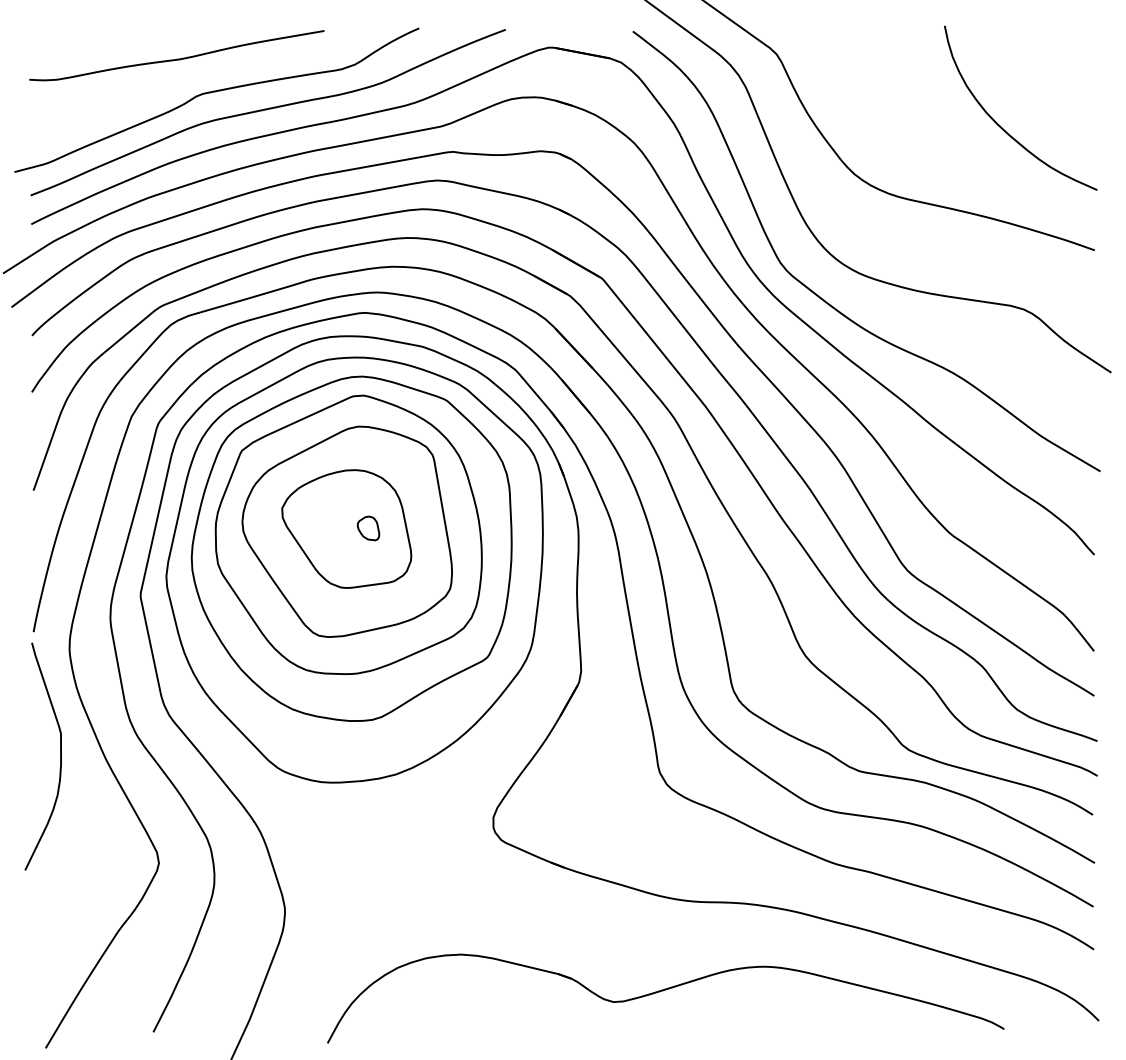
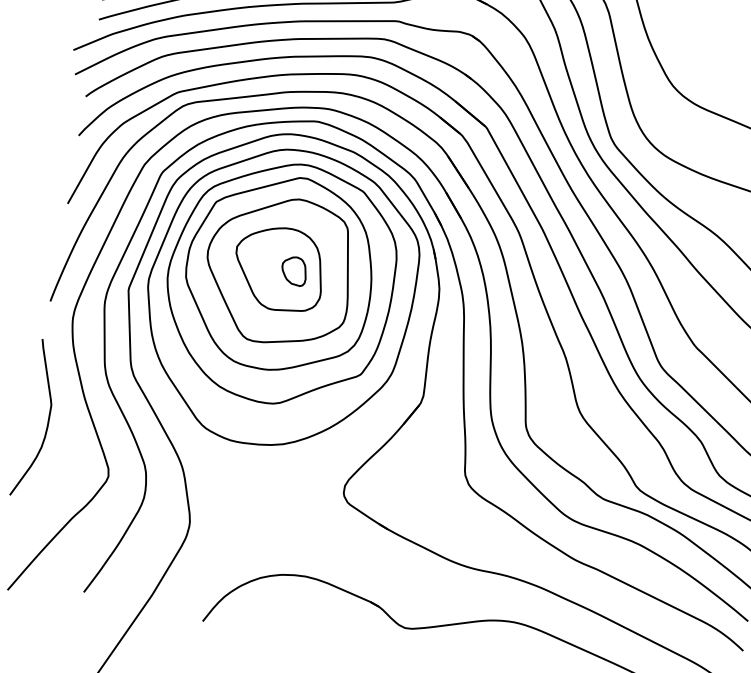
part: (368, 528) -> (294, 271), size x1.67
curve: (60, 756) -> (48, 420), moved

